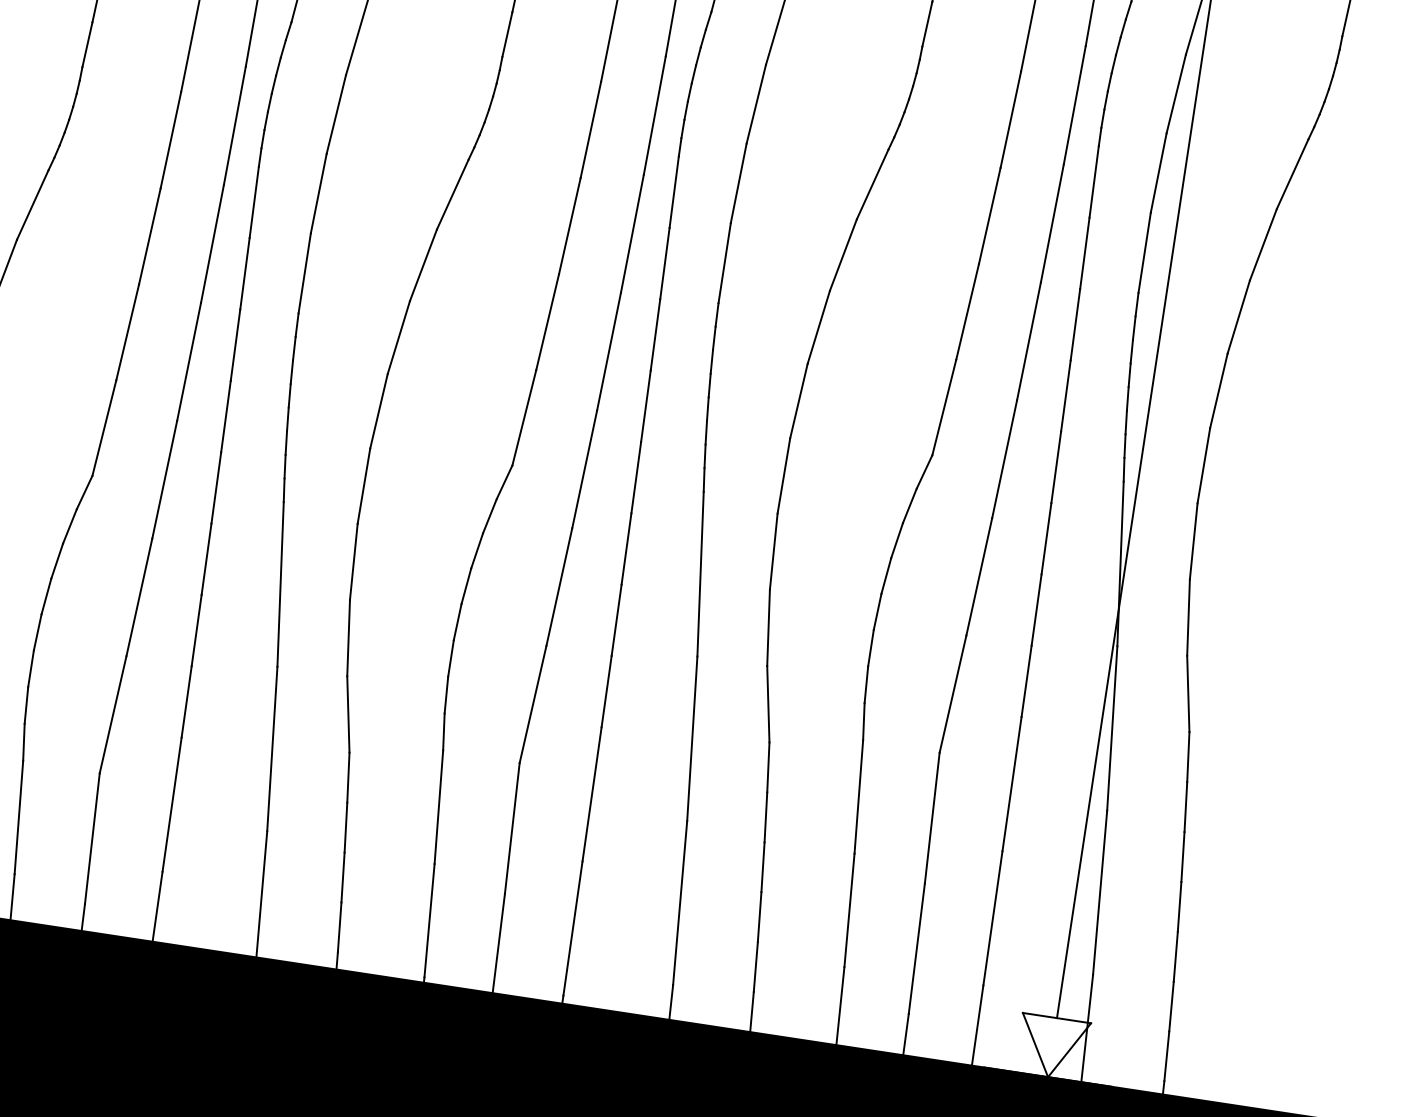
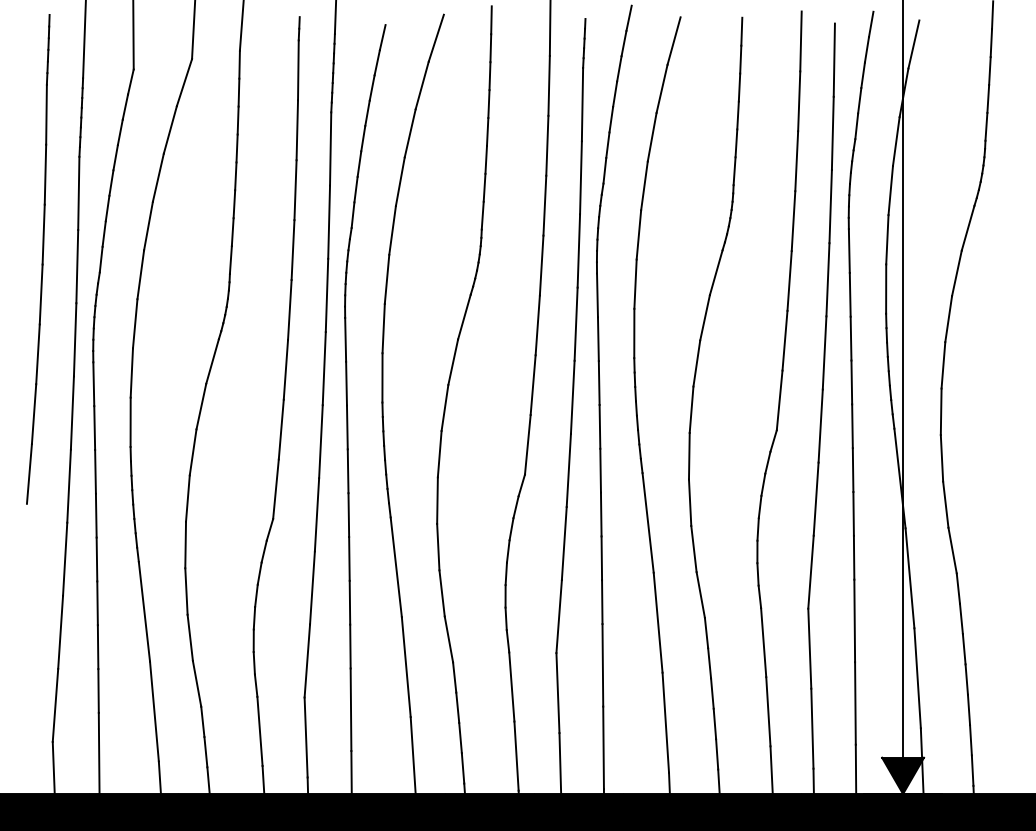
fill: (1053, 1047) -> (903, 775), added

